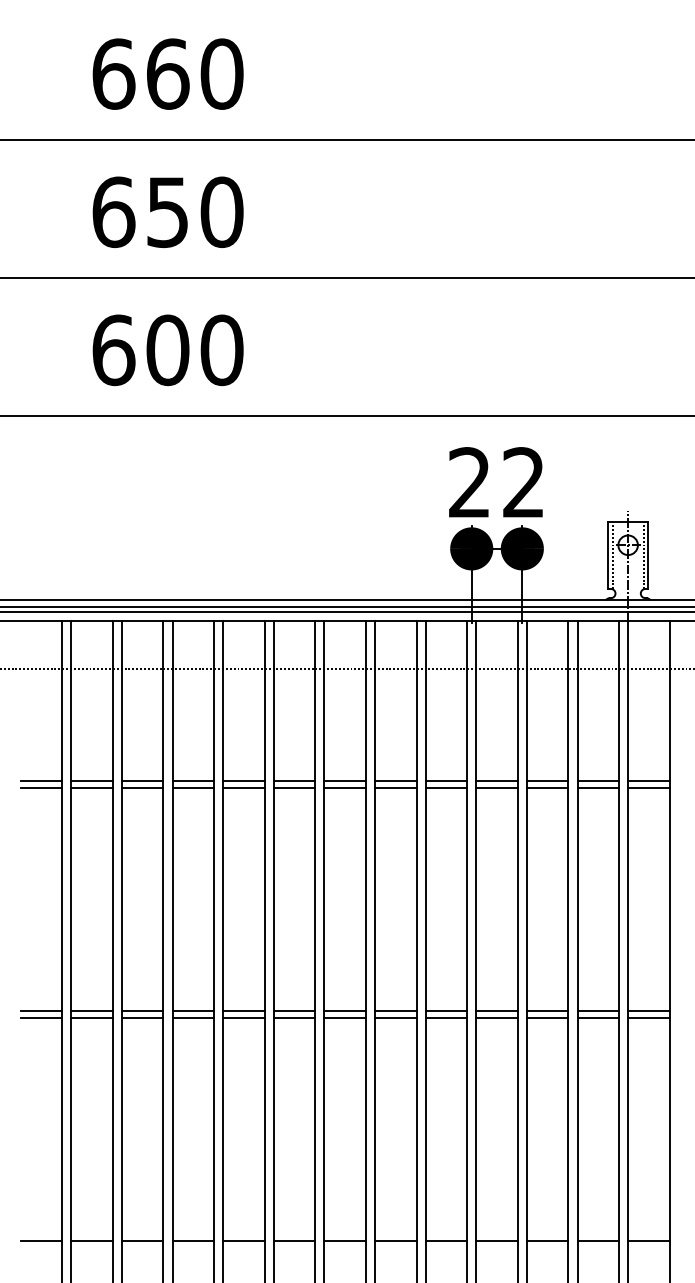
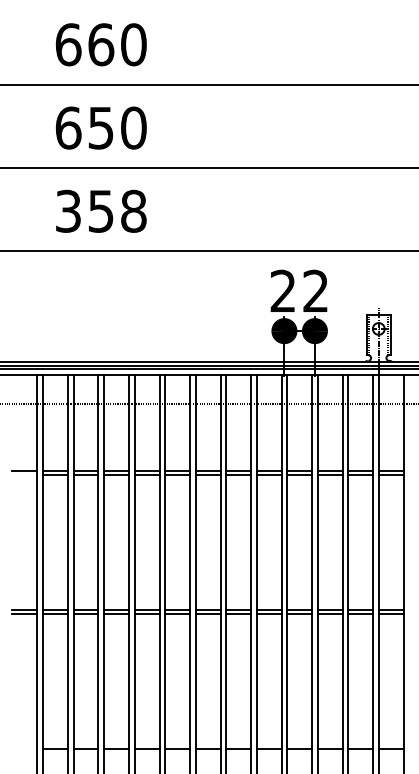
text: (166, 348) -> (100, 210), 600 -> 358
line: (40, 788) -> (24, 475), removed
line: (40, 1240) -> (24, 748), removed

